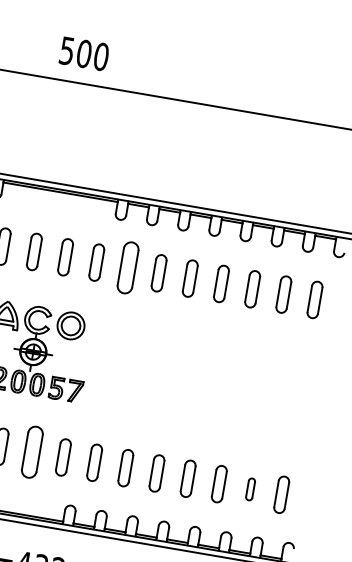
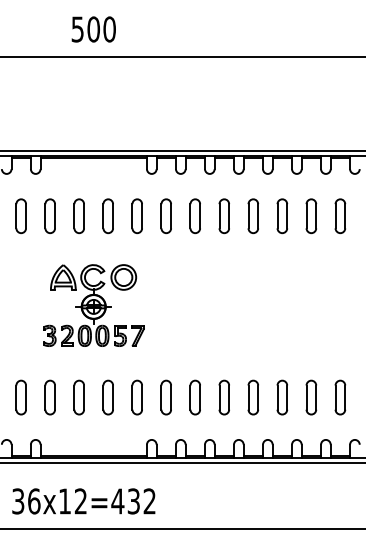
part: (127, 268) -> (165, 216), size x0.71
part: (31, 451) -> (107, 397), size x0.71
part: (250, 489) -> (311, 397), size x1.67

